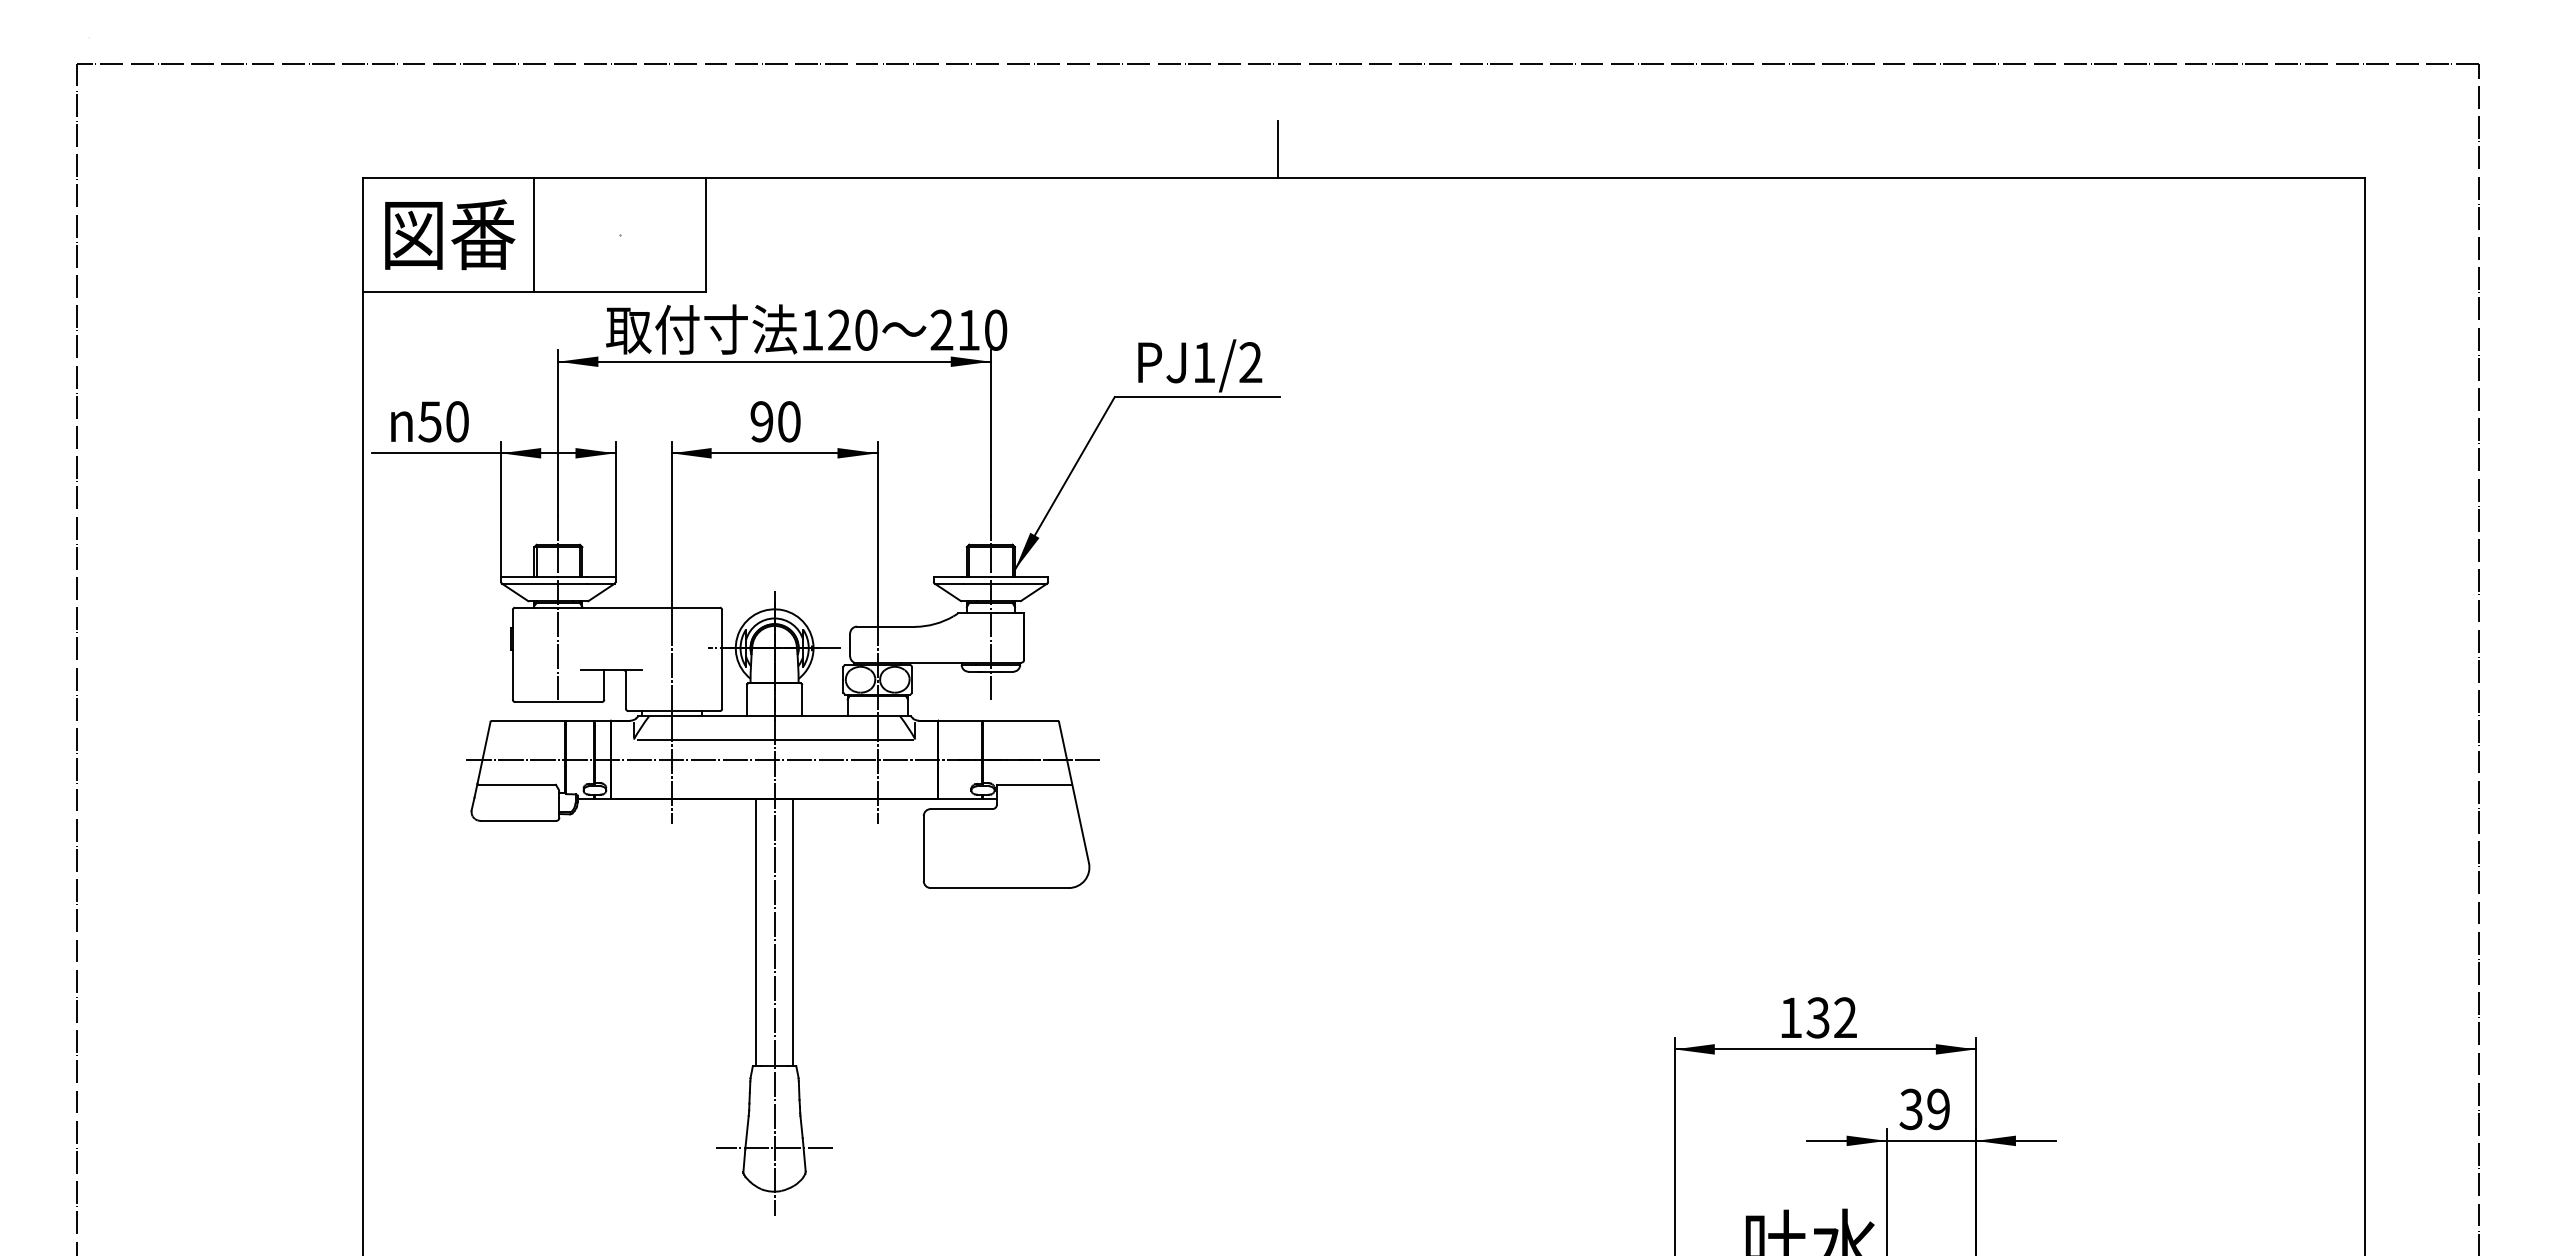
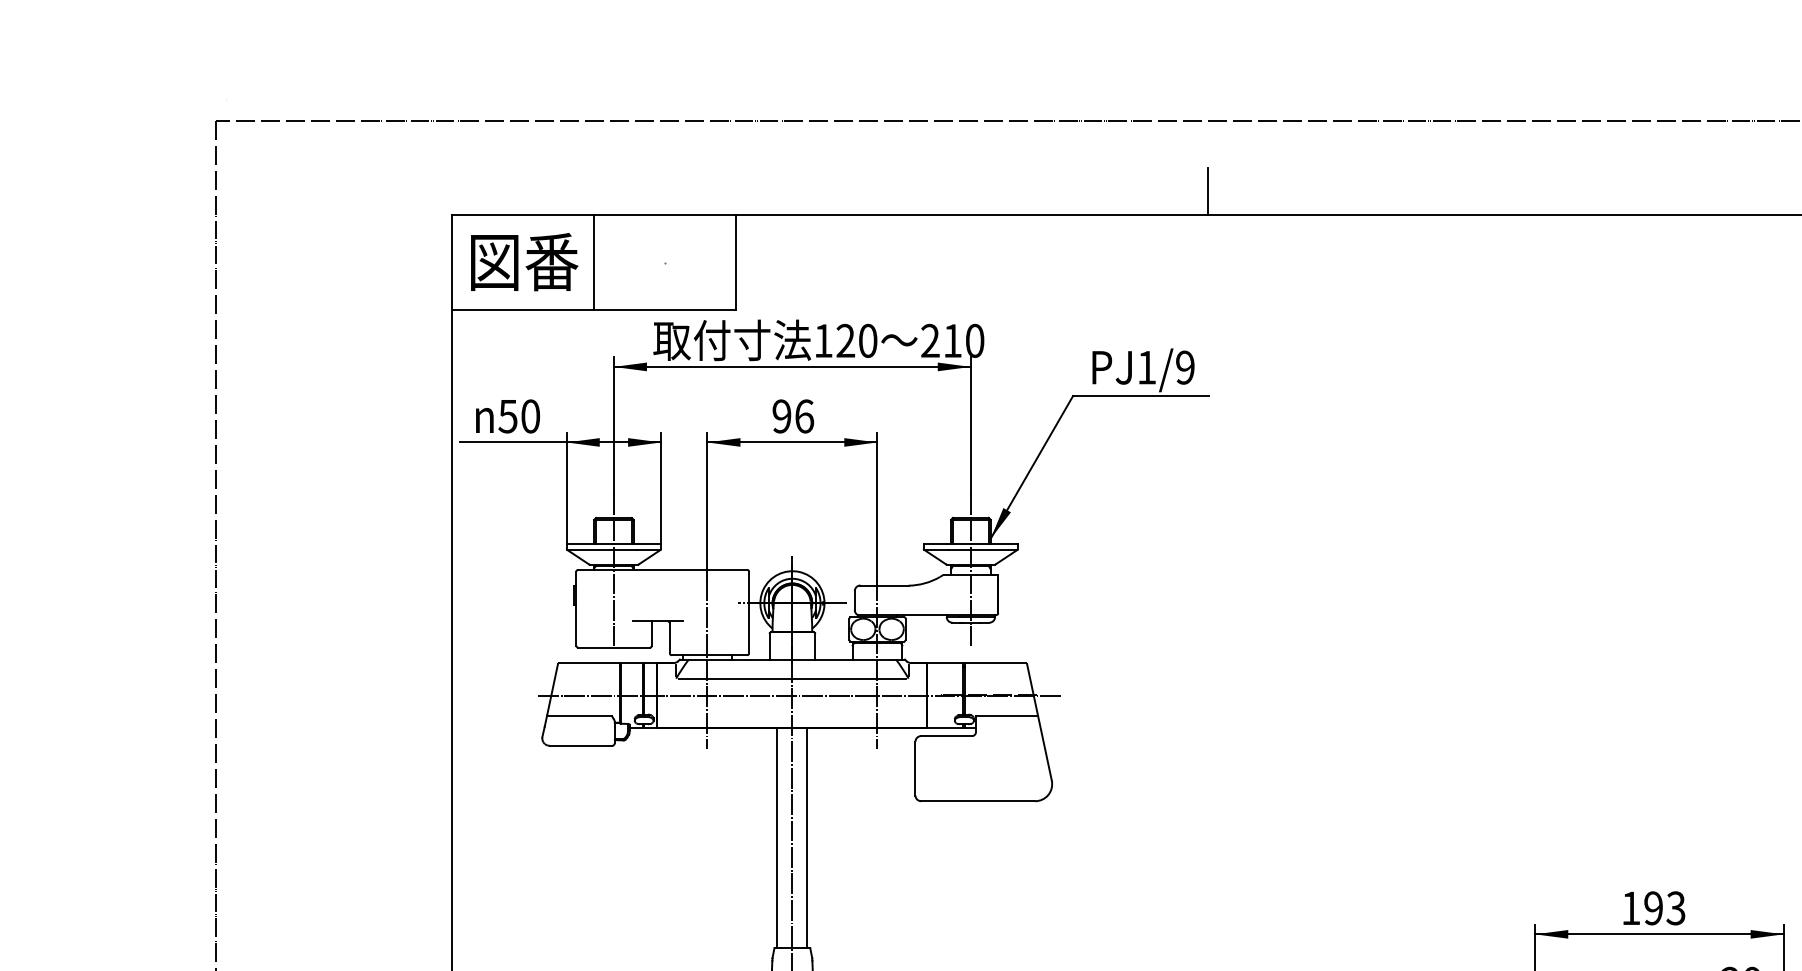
text: (1250, 362) -> (1185, 367), PJ1/2 -> PJ1/9
text: (789, 421) -> (804, 416), 90 -> 96
text: (1831, 1017) -> (1664, 908), 132 -> 193

